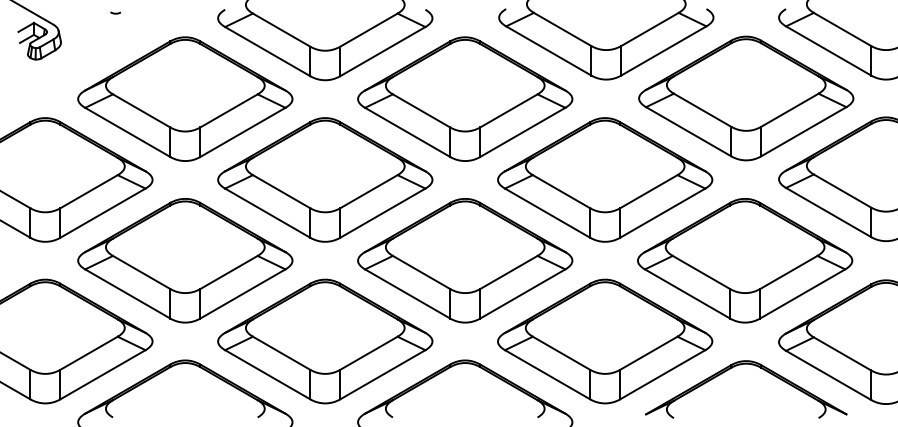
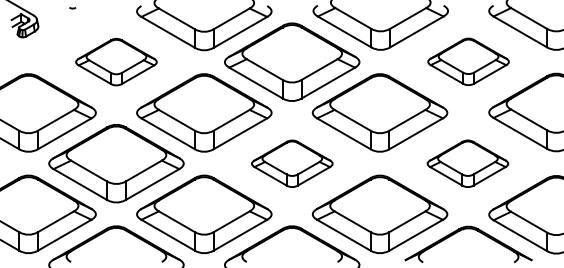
part: (185, 98) -> (116, 61), size x0.6
part: (746, 98) -> (468, 61), size x0.6
part: (465, 260) -> (292, 163), size x0.6
part: (744, 260) -> (467, 163), size x0.6

